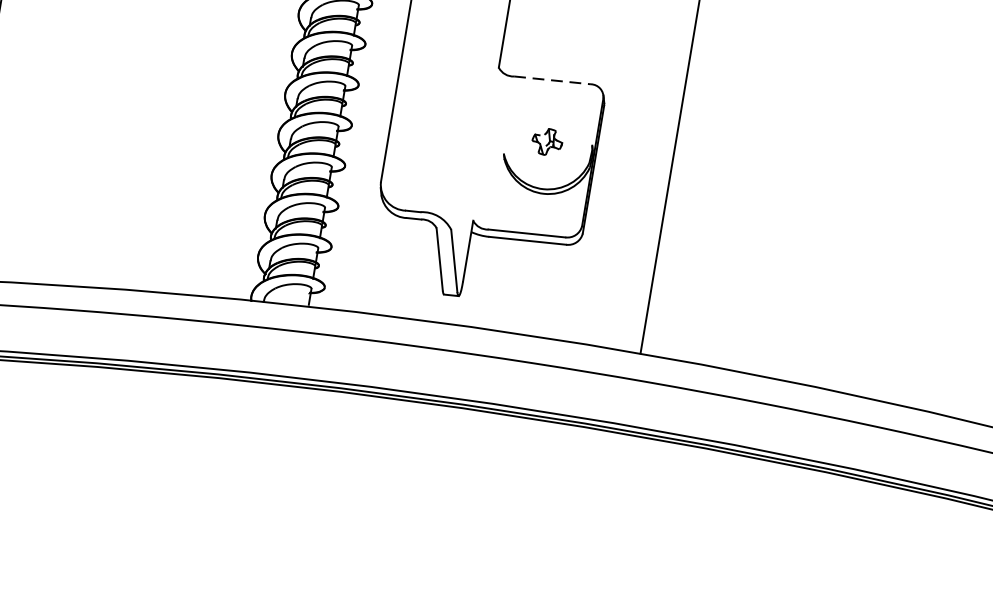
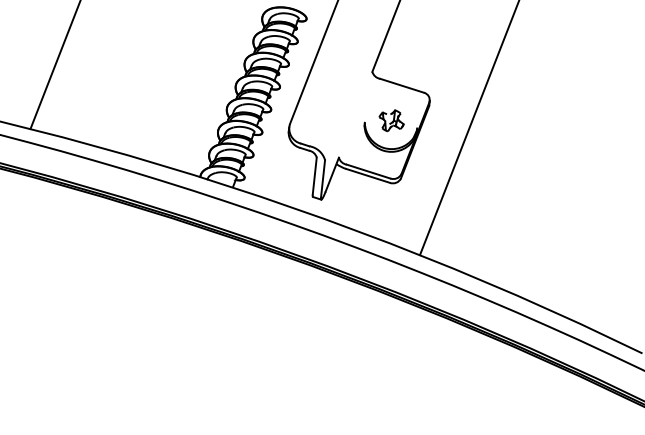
line: (553, 79) -> (402, 85), dashed -> solid
part: (547, 141) -> (391, 120), size x1.43

